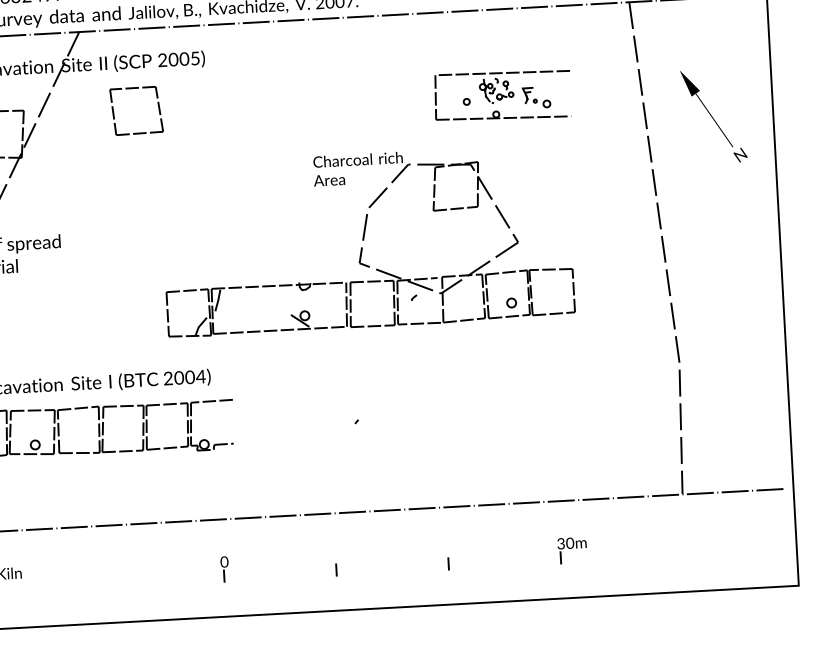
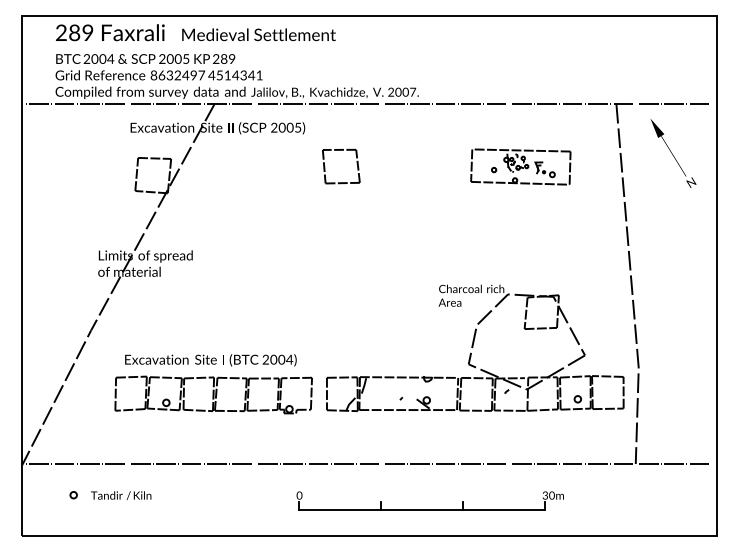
line: (569, 92) -> (569, 167), added
part: (157, 105) -> (356, 163), moved
text: (713, 116) -> (673, 153), moved
part: (367, 239) -> (475, 347), moved
line: (233, 421) -> (311, 393), added
line: (392, 572) -> (421, 509), added

